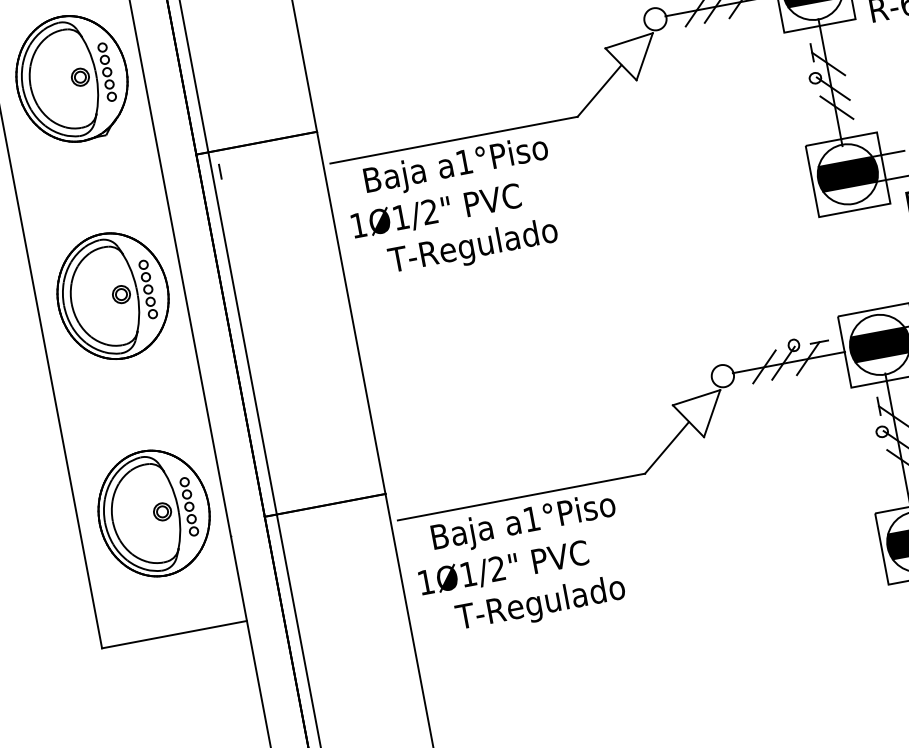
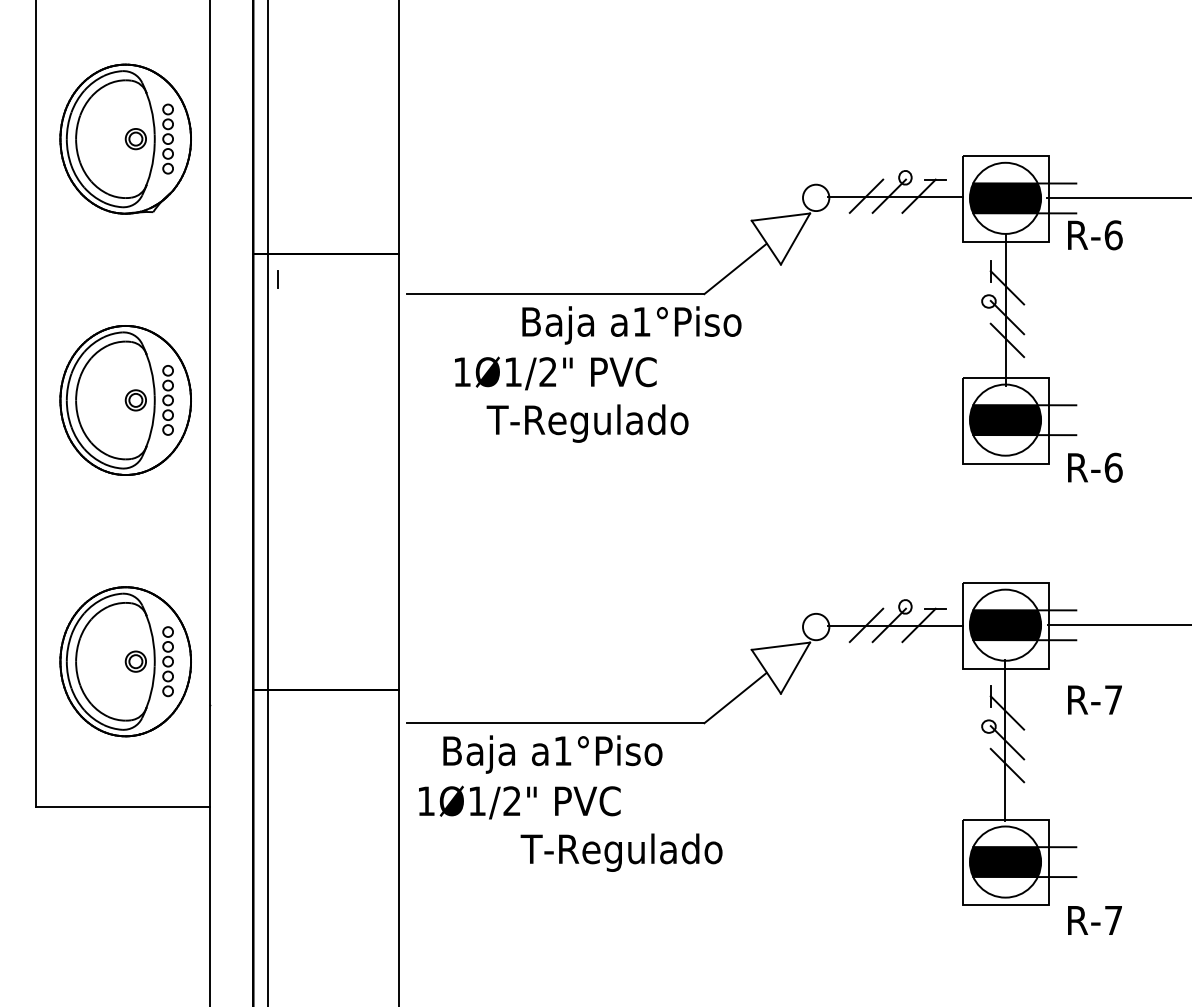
text: (456, 166) -> (631, 325), moved
text: (436, 211) -> (555, 373), moved
text: (473, 248) -> (587, 423), moved
text: (540, 604) -> (621, 852), moved

